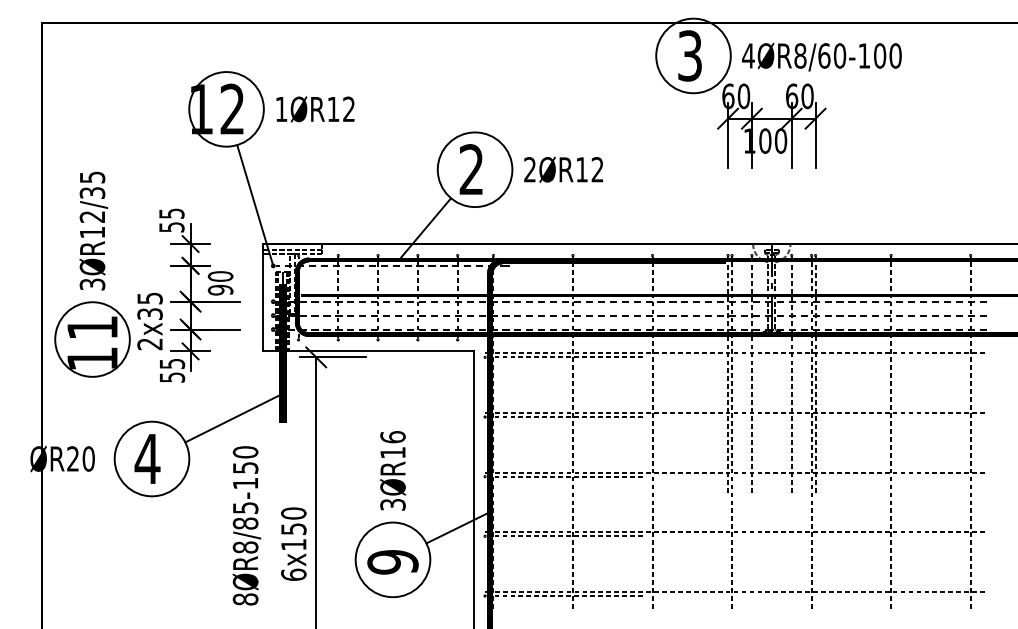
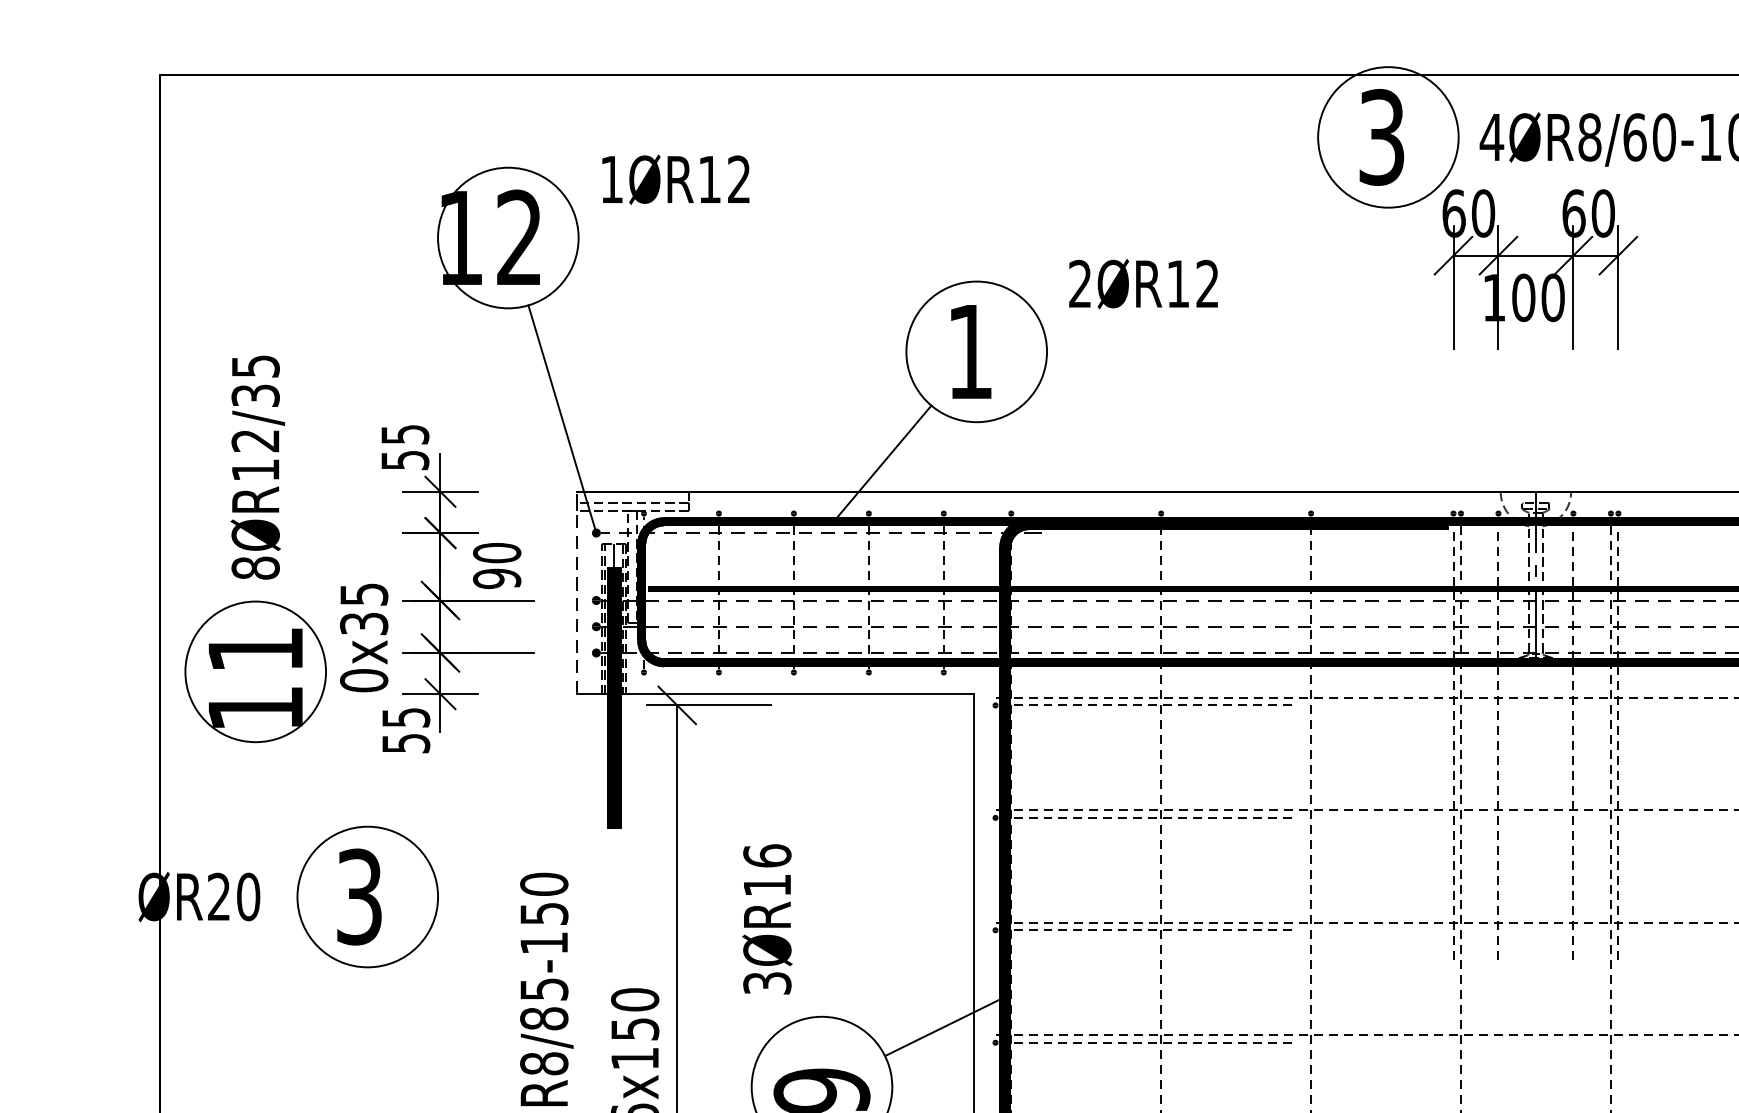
text: (315, 109) -> (675, 179), moved
text: (470, 169) -> (968, 351), 2 -> 1
text: (563, 169) -> (1143, 283), moved
text: (92, 284) -> (255, 568), 3ØR12/35 -> 8ØR12/35
line: (262, 297) -> (576, 592), solid -> dashed
text: (149, 344) -> (363, 681), 2x35 -> 0x35
line: (233, 417) -> (521, 818), removed
text: (147, 458) -> (359, 896), 4 -> 3
text: (392, 470) -> (766, 918), moved

